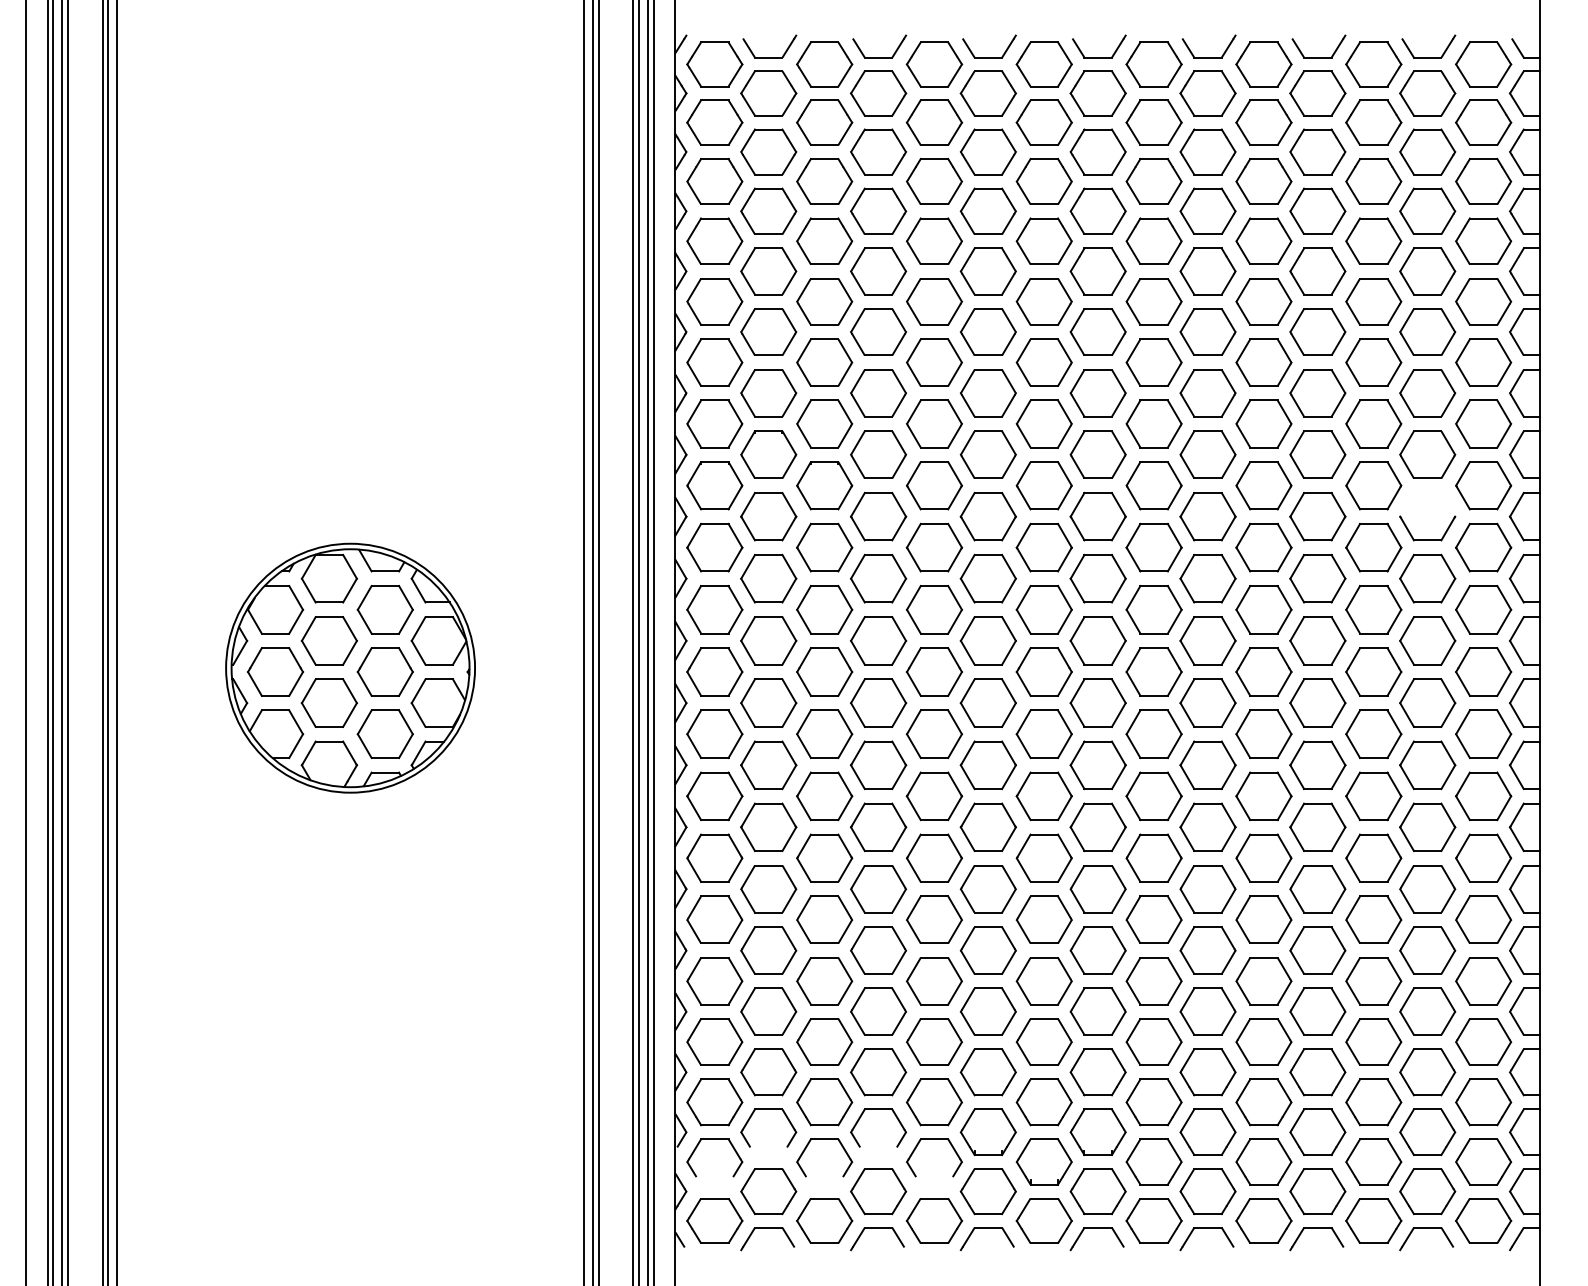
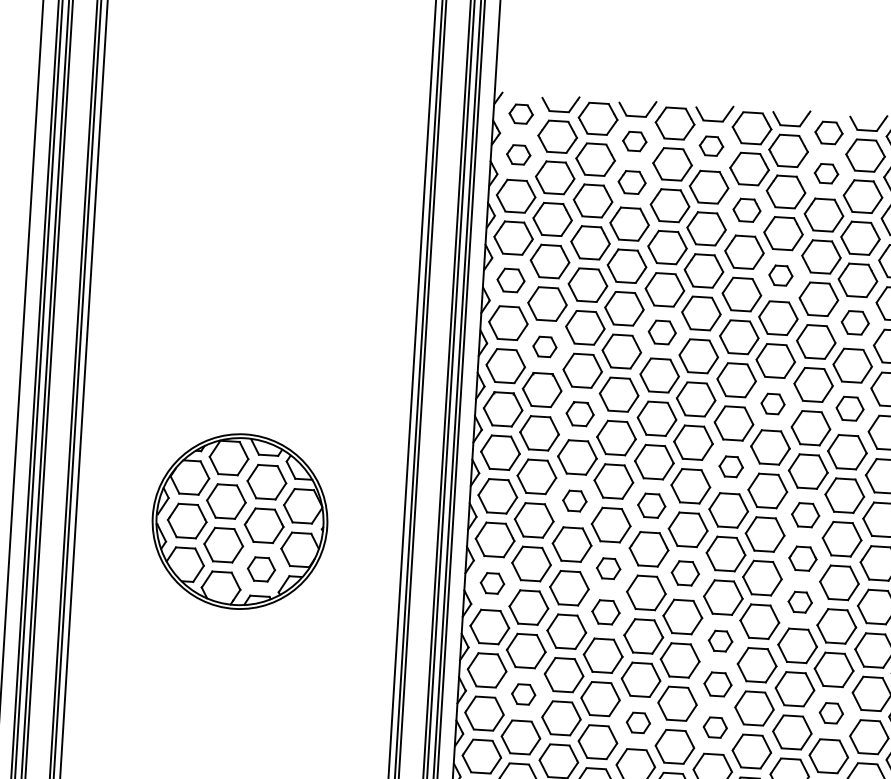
part: (714, 64) -> (520, 114), size x0.6
part: (1153, 64) -> (828, 132), size x0.7
part: (878, 93) -> (634, 141), size x0.6
part: (987, 93) -> (711, 146), size x0.6
part: (714, 122) -> (518, 154), size x0.6
part: (1153, 122) -> (826, 173), size x0.6
part: (878, 151) -> (632, 182), size x0.7
part: (1043, 181) -> (746, 210), size x0.7
part: (1097, 271) -> (780, 275), size x0.6
part: (714, 301) -> (510, 280), size x0.7
part: (1207, 331) -> (854, 322), size x0.7
part: (934, 362) -> (662, 332), size x0.7
part: (768, 393) -> (544, 347), size x0.6
part: (1097, 454) -> (772, 403), size x0.6
part: (1207, 454) -> (849, 408), size x0.7
part: (824, 485) -> (579, 413), size x0.7
part: (1043, 547) -> (730, 466), size x0.6
part: (824, 609) -> (574, 500), size x0.6
part: (934, 609) -> (651, 505), size x0.7
part: (1153, 609) -> (805, 514), size x0.7
part: (1153, 671) -> (802, 558), size x0.7
part: (878, 702) -> (608, 568), size x0.6
part: (987, 702) -> (684, 572), size x0.7
part: (714, 733) -> (492, 582), size x0.6
part: (1153, 733) -> (799, 601), size x0.6
part: (384, 734) -> (260, 569), size x0.7
part: (878, 765) -> (605, 612), size x0.7
part: (1043, 796) -> (720, 641), size x0.6
part: (1043, 857) -> (717, 683), size x0.7
part: (768, 889) -> (523, 694), size x0.6
part: (1207, 889) -> (831, 713), size x0.6
part: (934, 919) -> (638, 722), size x0.6
part: (1043, 919) -> (714, 727), size x0.6

